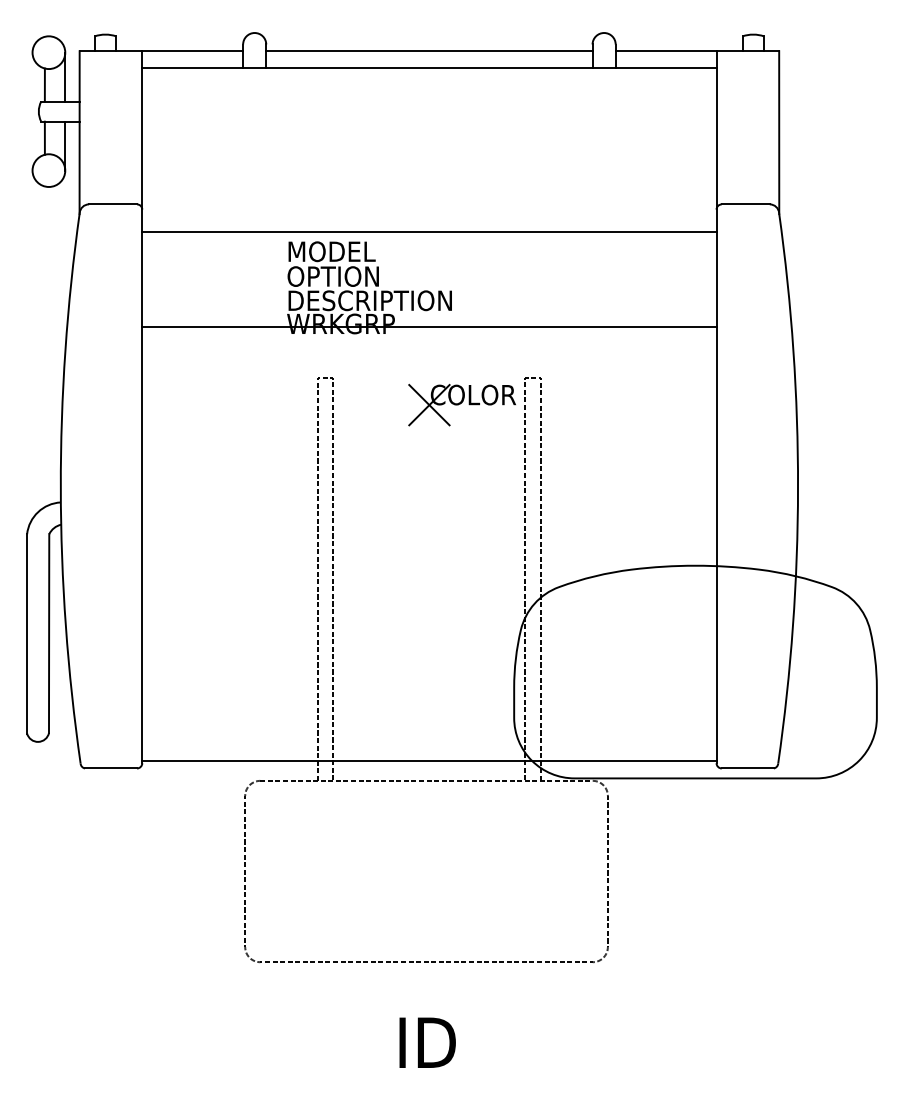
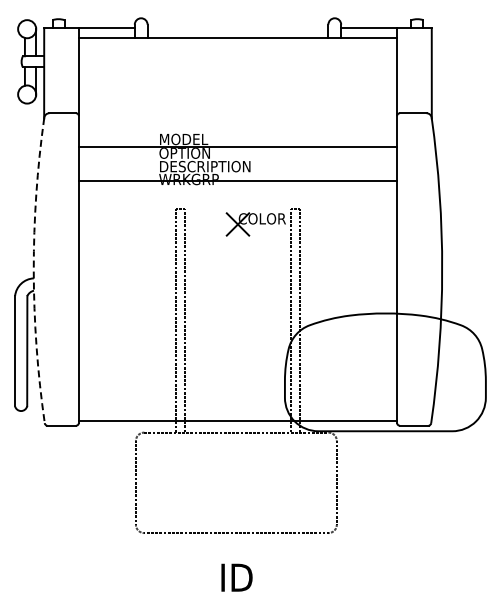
line: (428, 51) -> (237, 28), removed
line: (428, 231) -> (237, 146), moved
arc: (60, 488) -> (33, 270), solid -> dashed

